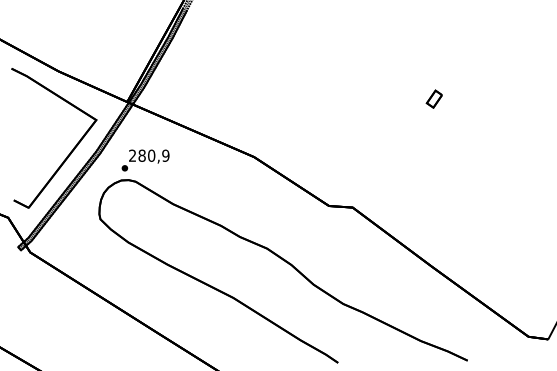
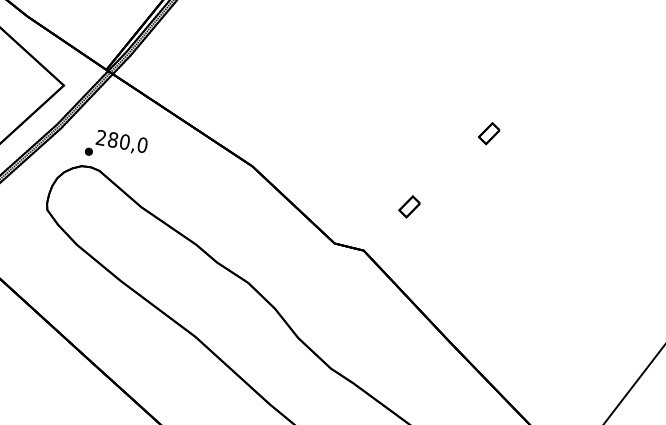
text: (165, 155) -> (142, 144), 280,9 -> 280,0
part: (381, 166) -> (408, 205), added

